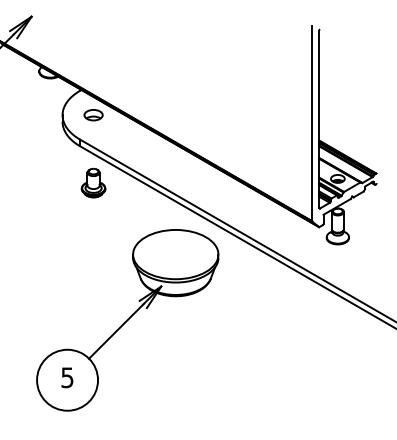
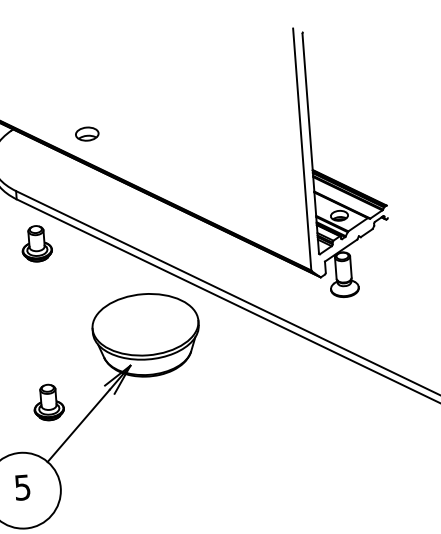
part: (93, 115) -> (87, 134), moved
part: (93, 310) -> (48, 401), added

